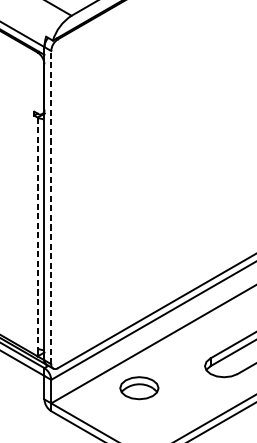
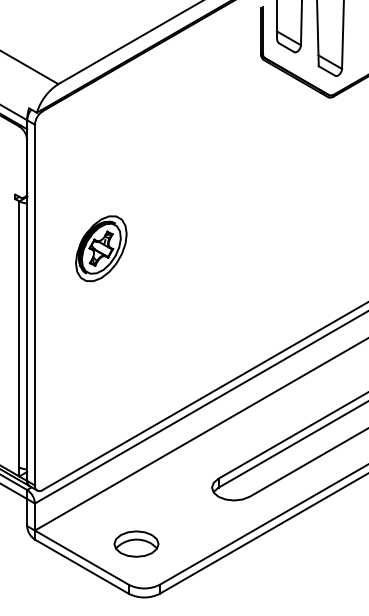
part: (109, 158) -> (101, 248), added
line: (50, 207) -> (34, 304), dashed -> solid
line: (37, 233) -> (19, 334), dashed -> solid
part: (139, 387) -> (136, 543), moved

